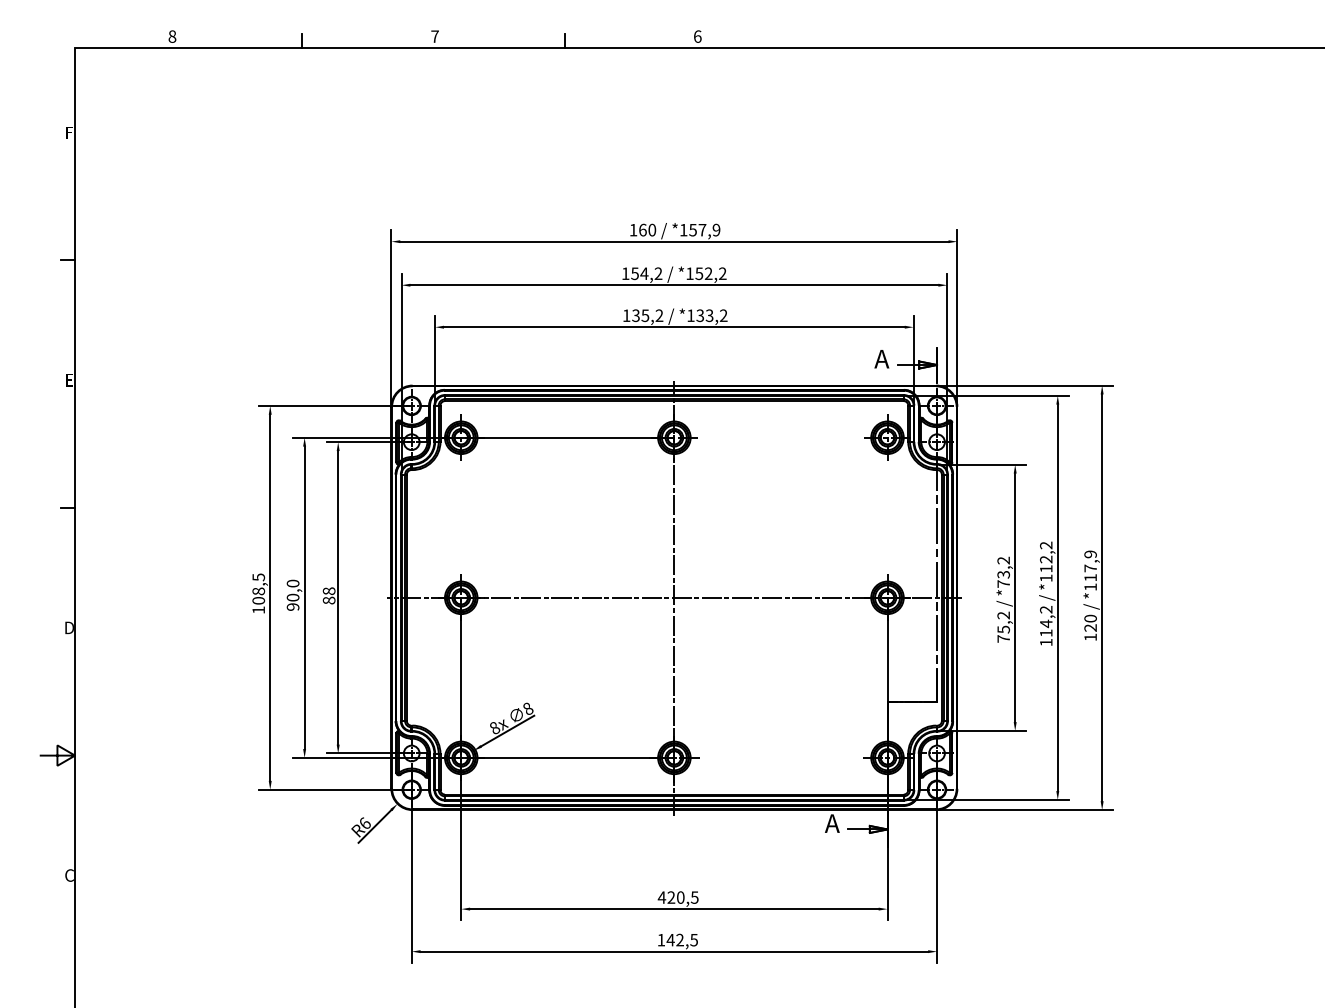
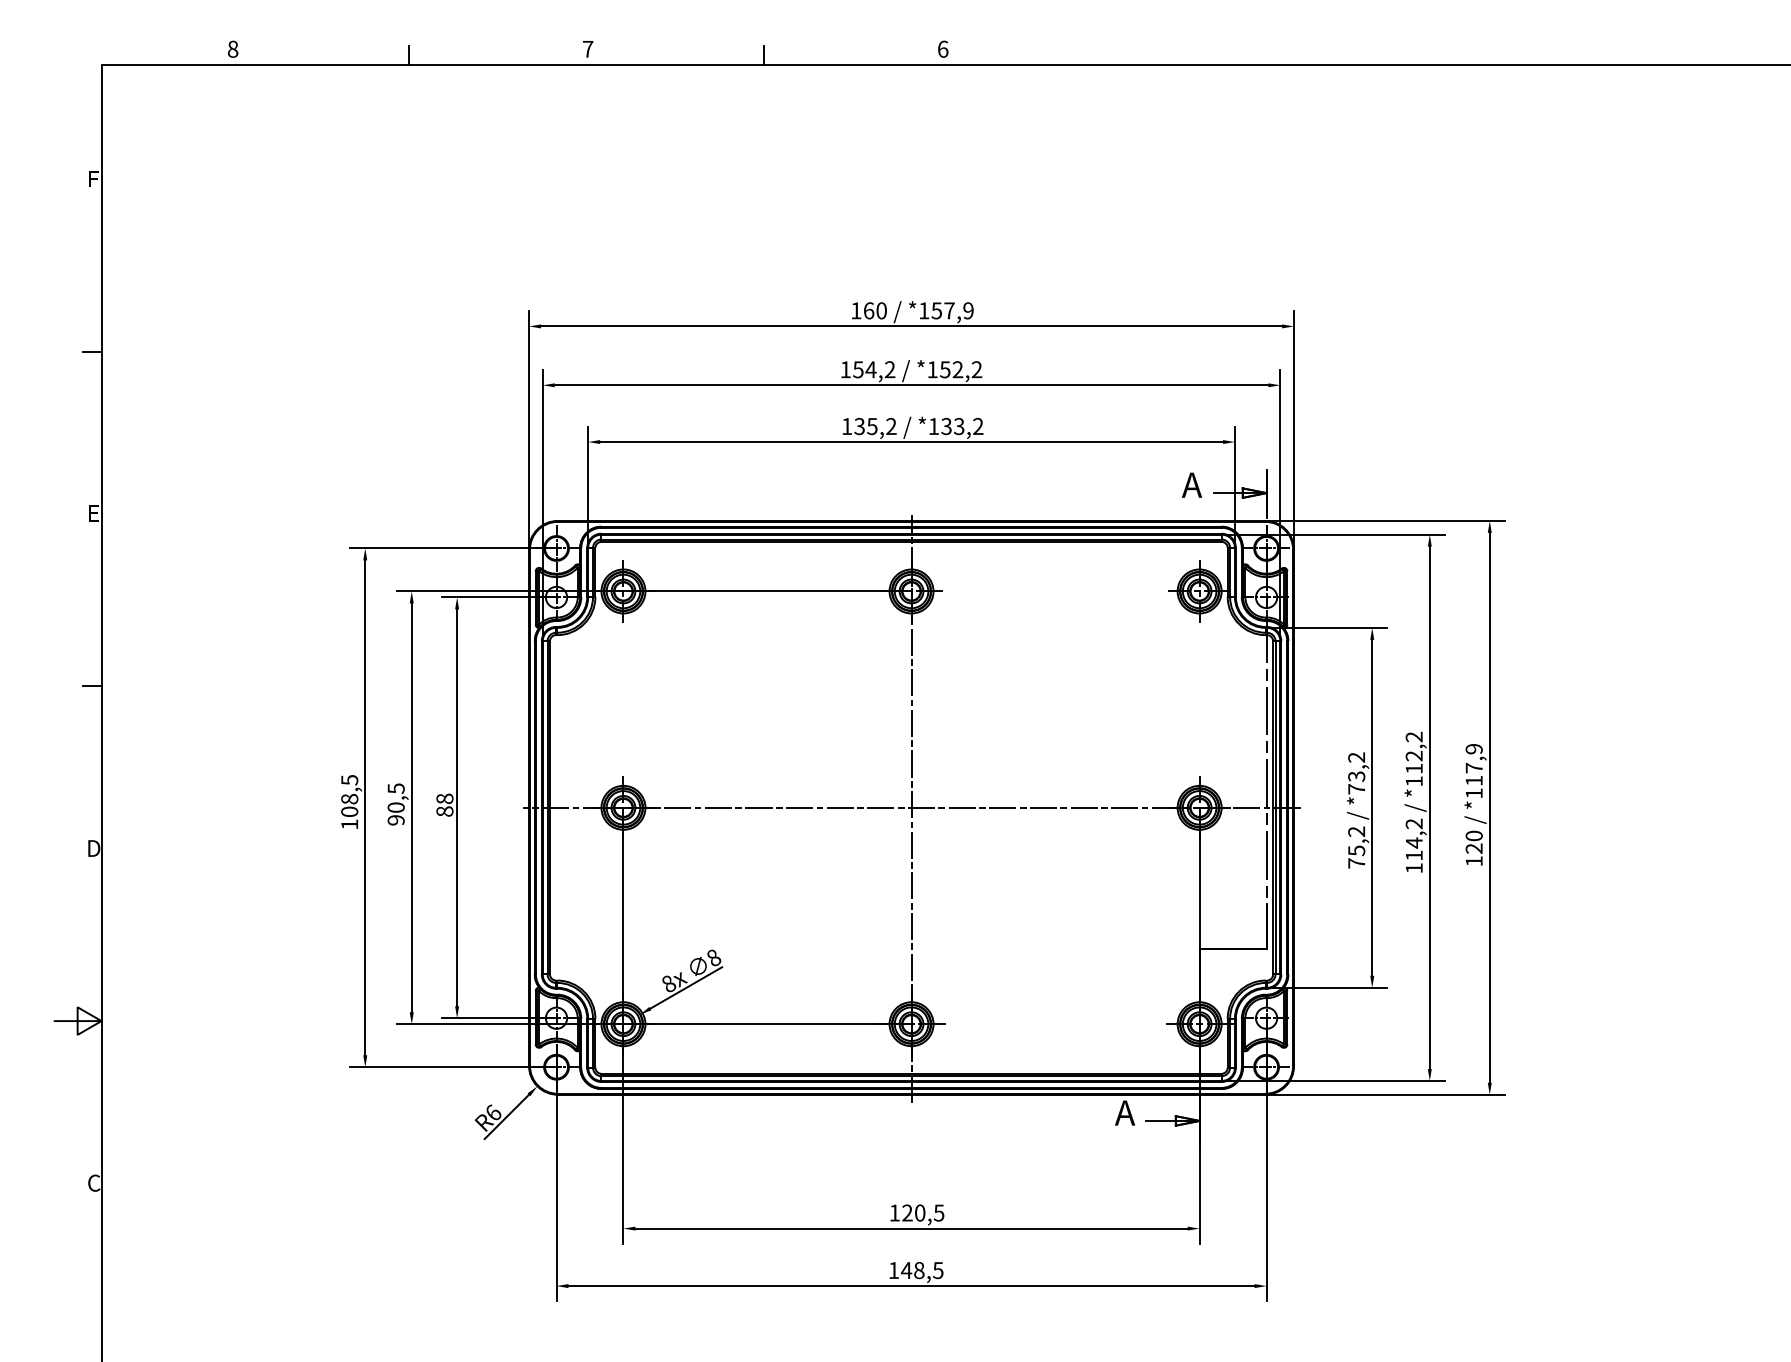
text: (292, 583) -> (395, 788), 90,0 -> 90,5
text: (661, 897) -> (894, 1212), 420,5 -> 120,5
text: (680, 940) -> (919, 1270), 142,5 -> 148,5

